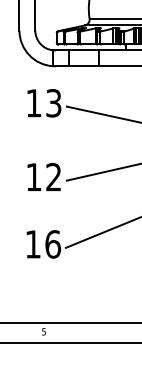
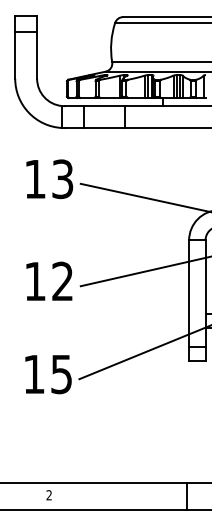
text: (52, 244) -> (61, 374), 16 -> 15
text: (43, 331) -> (48, 495), 5 -> 2

